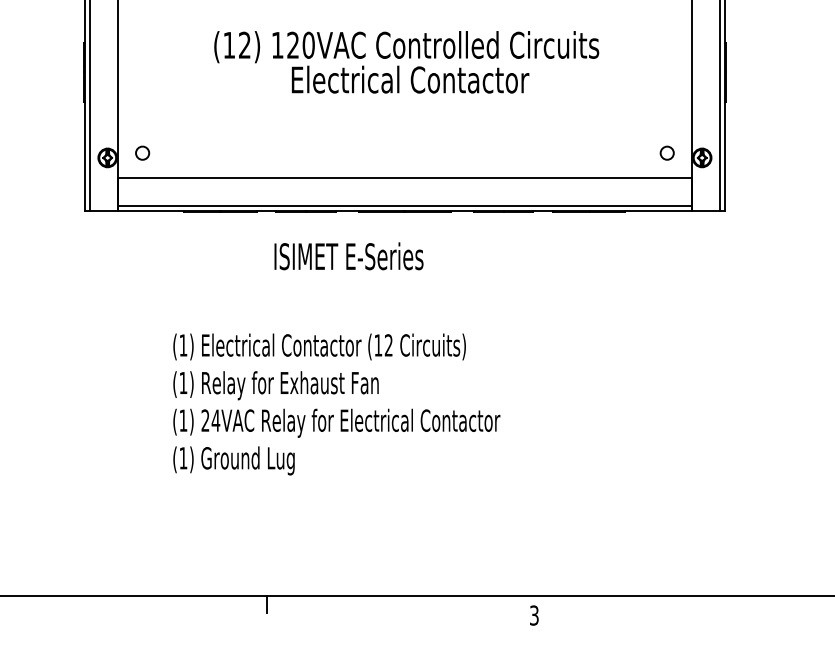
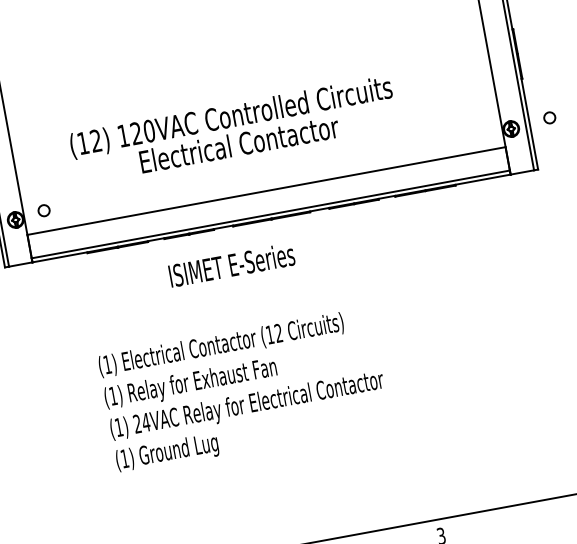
text: (406, 62) -> (233, 130), moved
circle: (666, 152) -> (549, 117), moved

